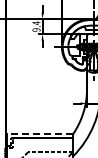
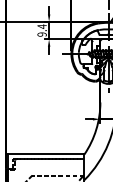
line: (39, 133) -> (45, 153), dashed -> solid

